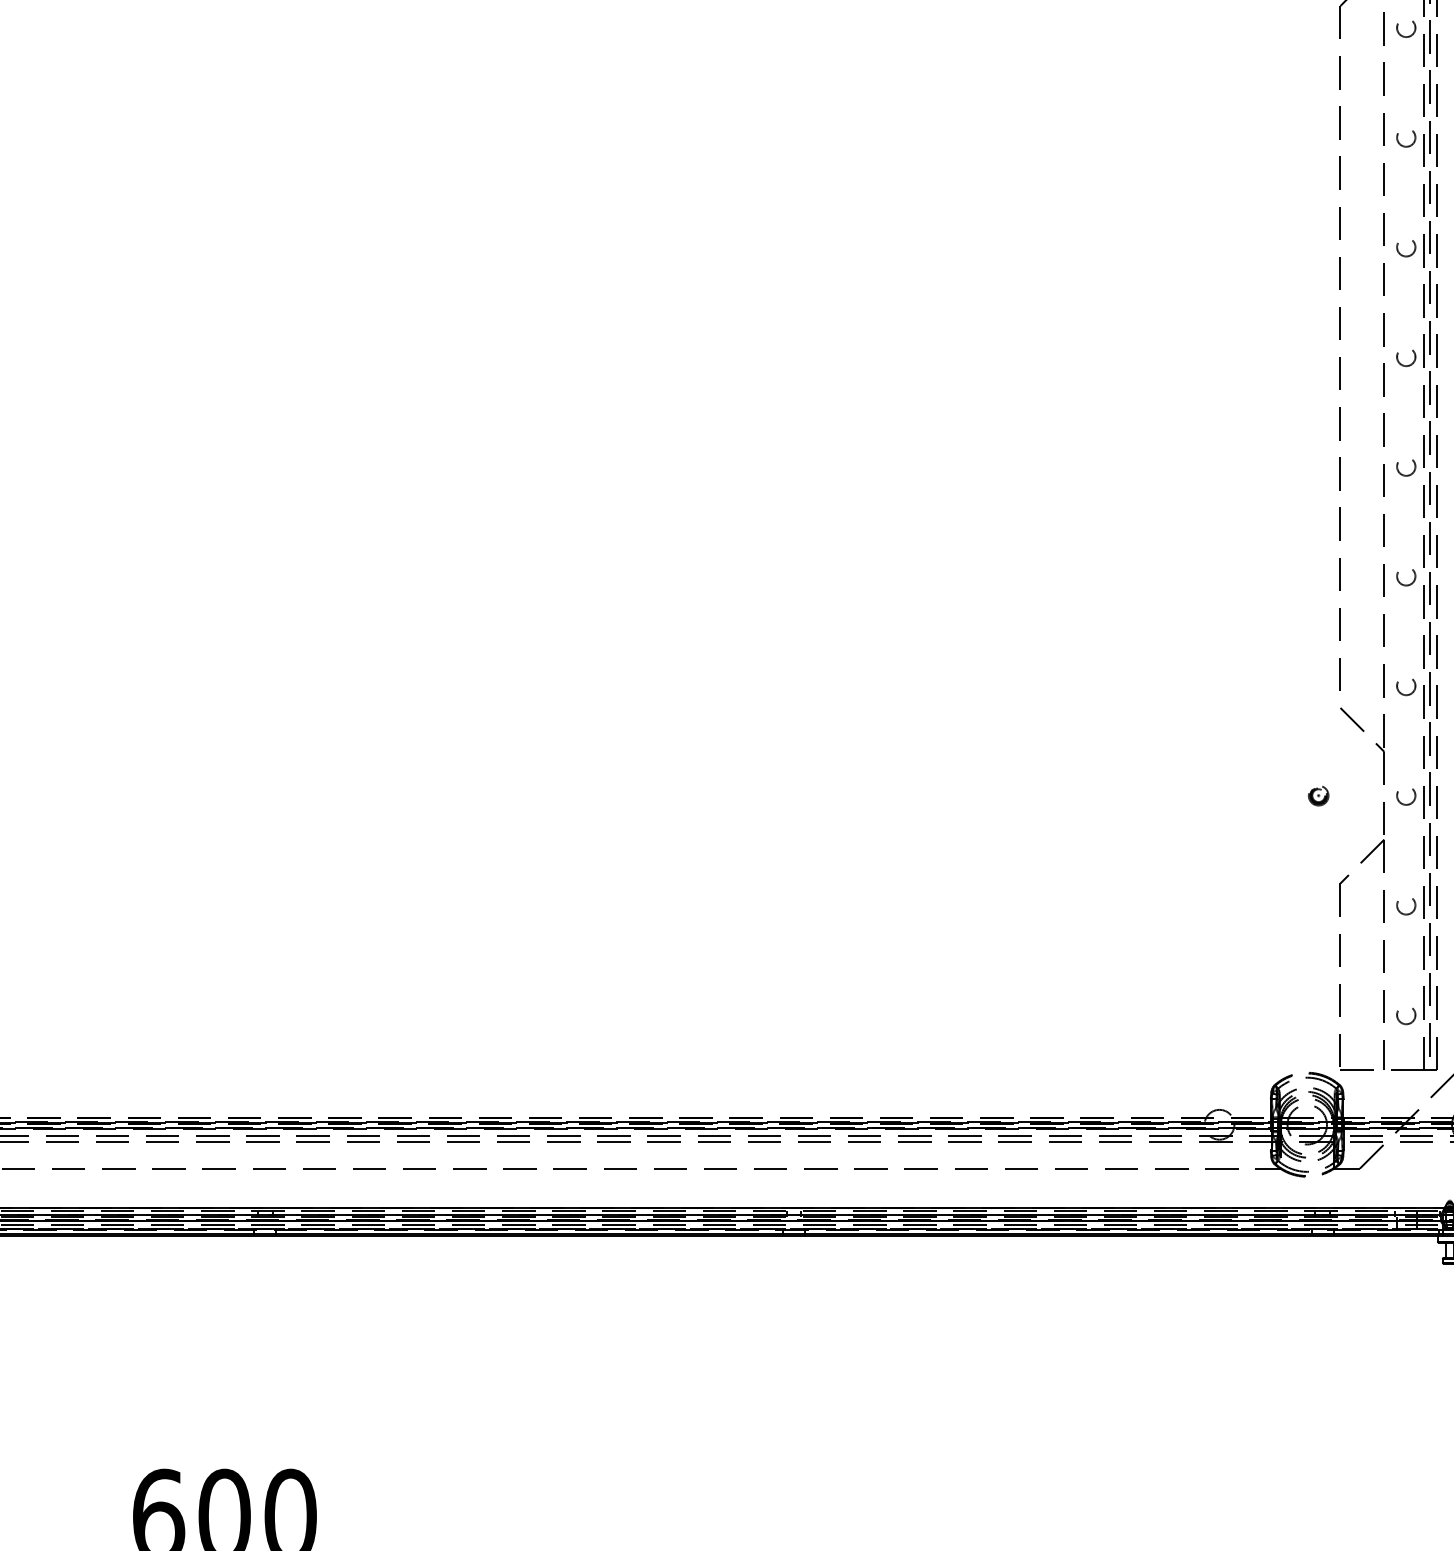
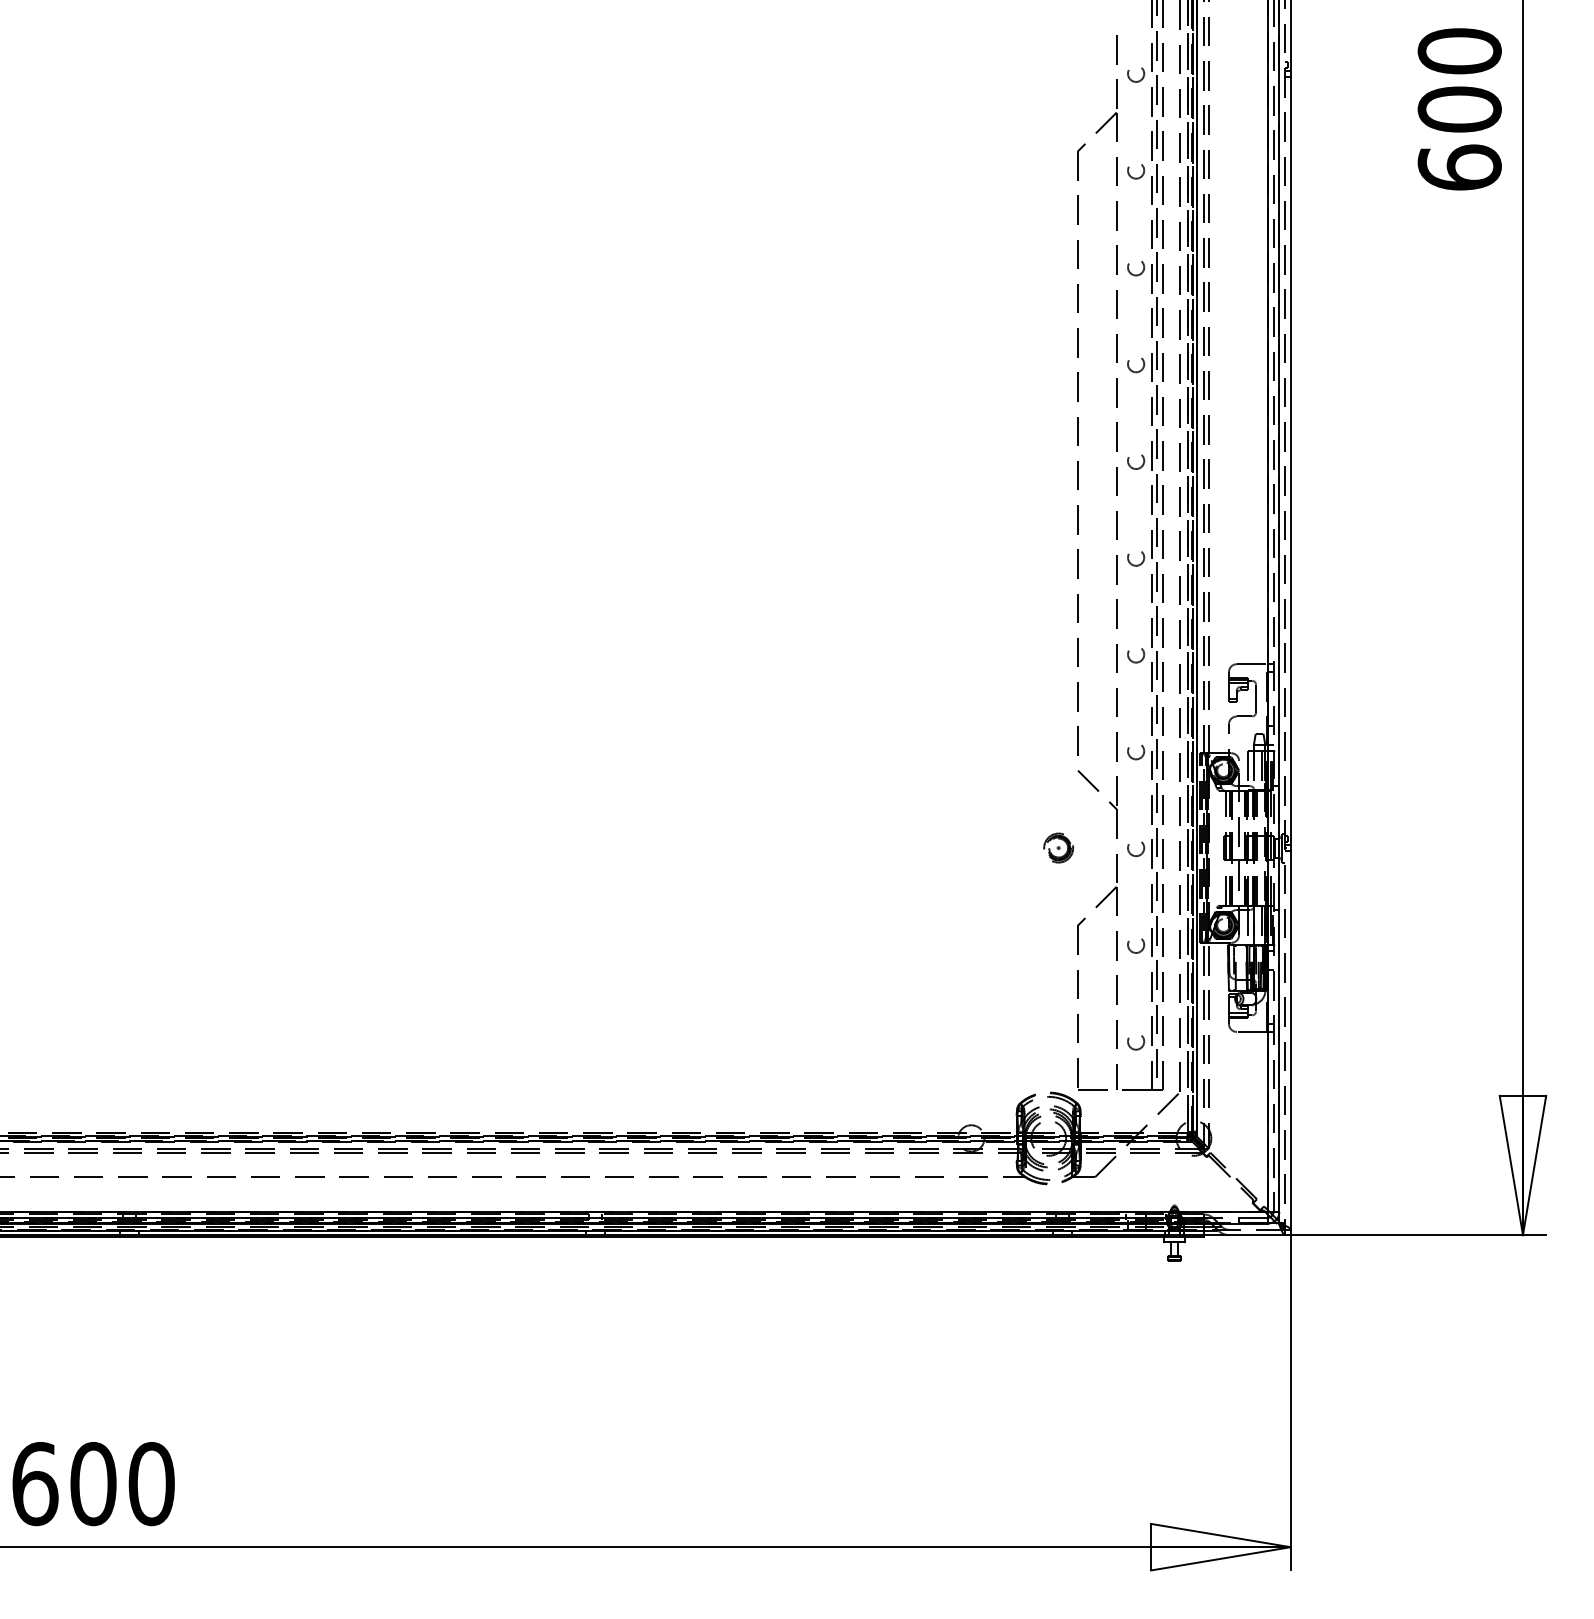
part: (1318, 795) -> (1058, 847), size x1.67

